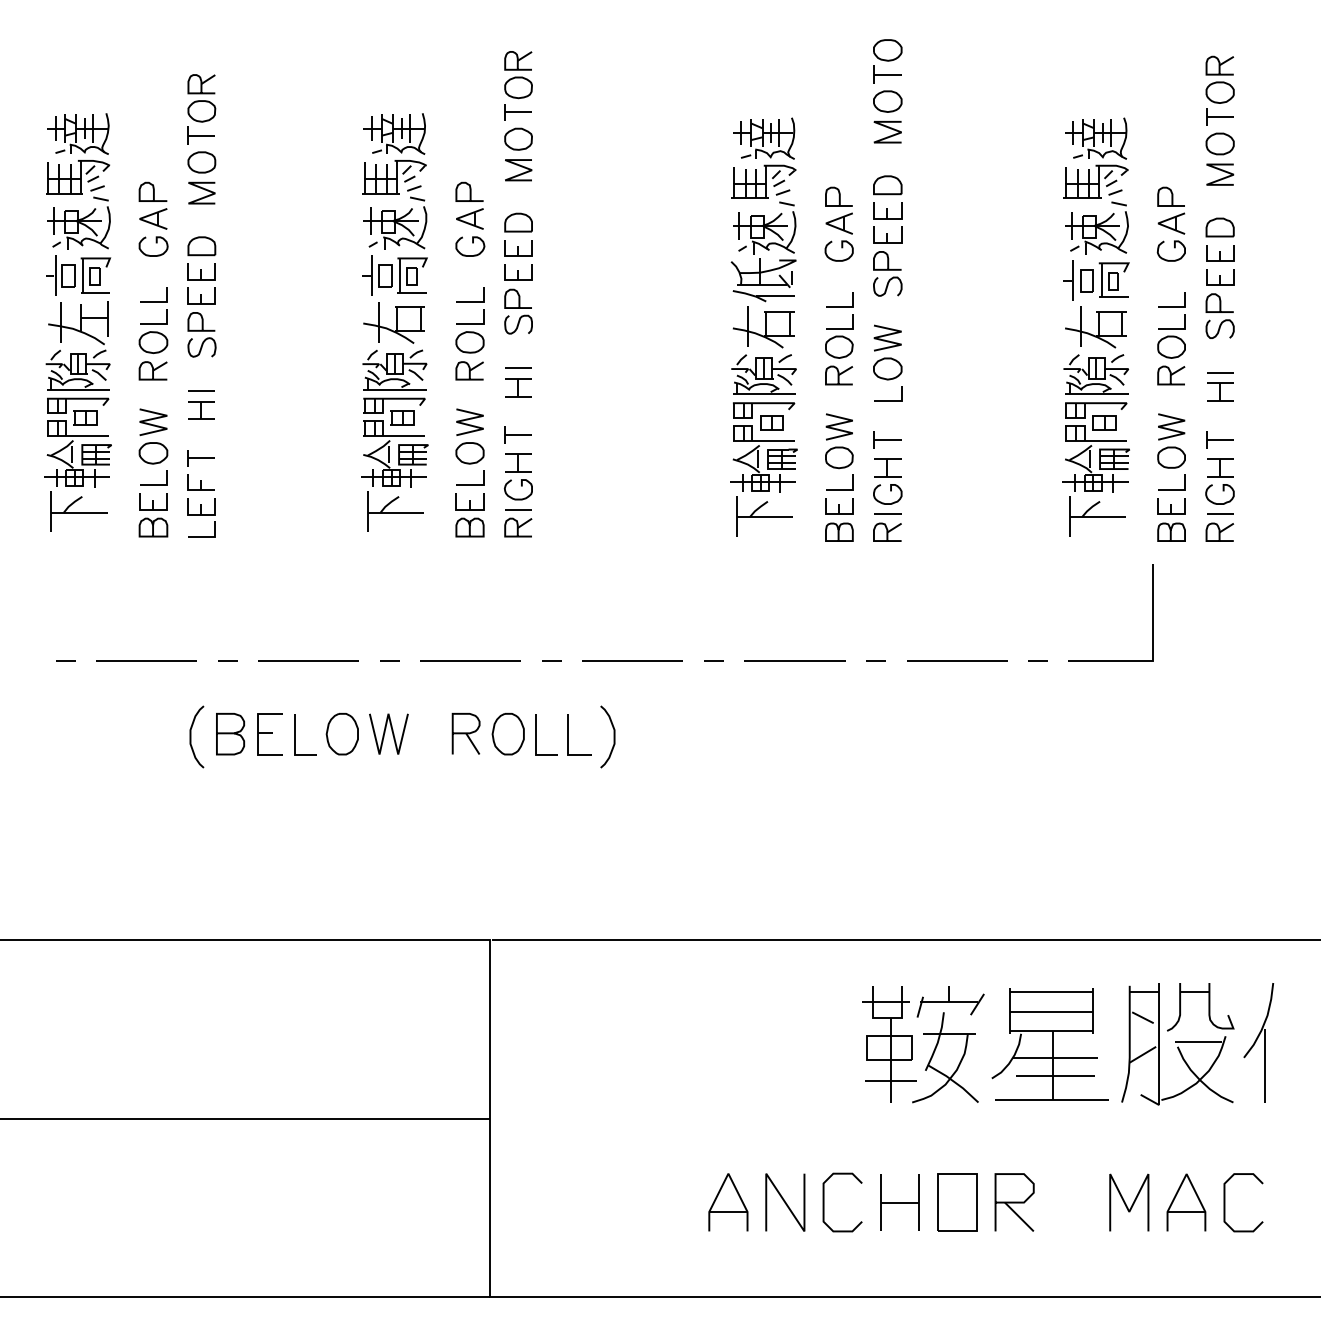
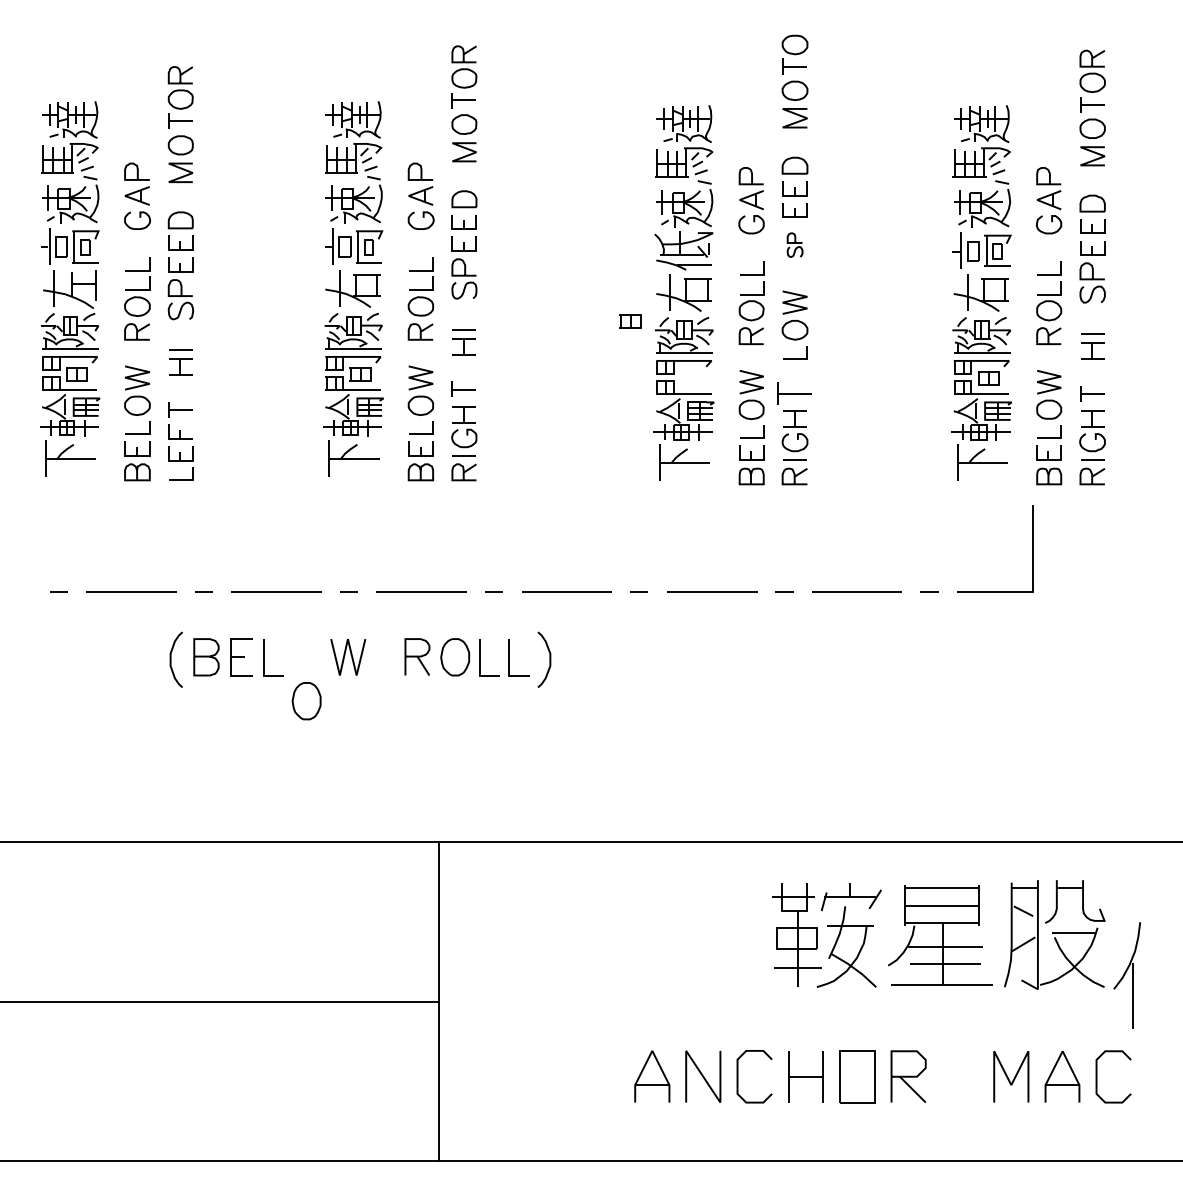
part: (887, 273) -> (794, 244), size x0.6
part: (771, 422) -> (630, 320), moved
part: (887, 439) -> (794, 393), size x1.4
part: (341, 734) -> (305, 701), moved
part: (1258, 1042) -> (1127, 975), moved

